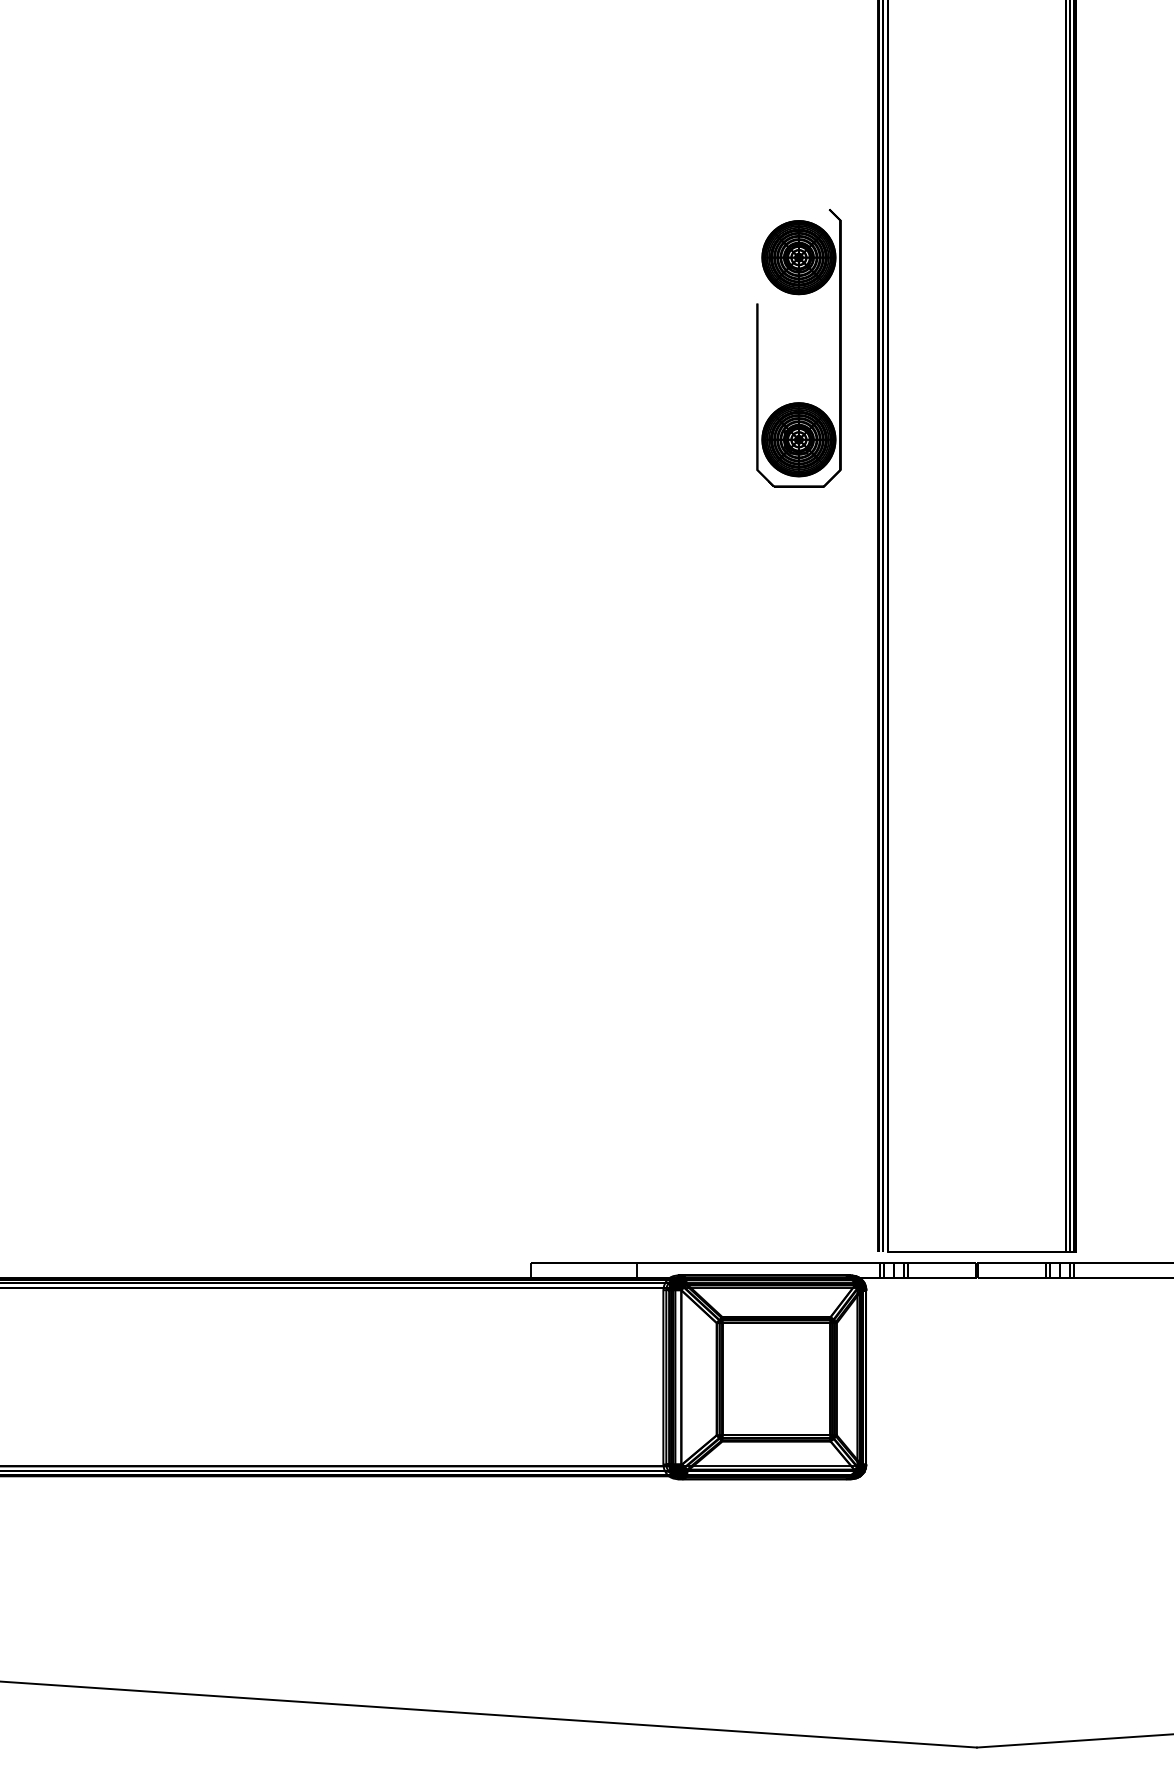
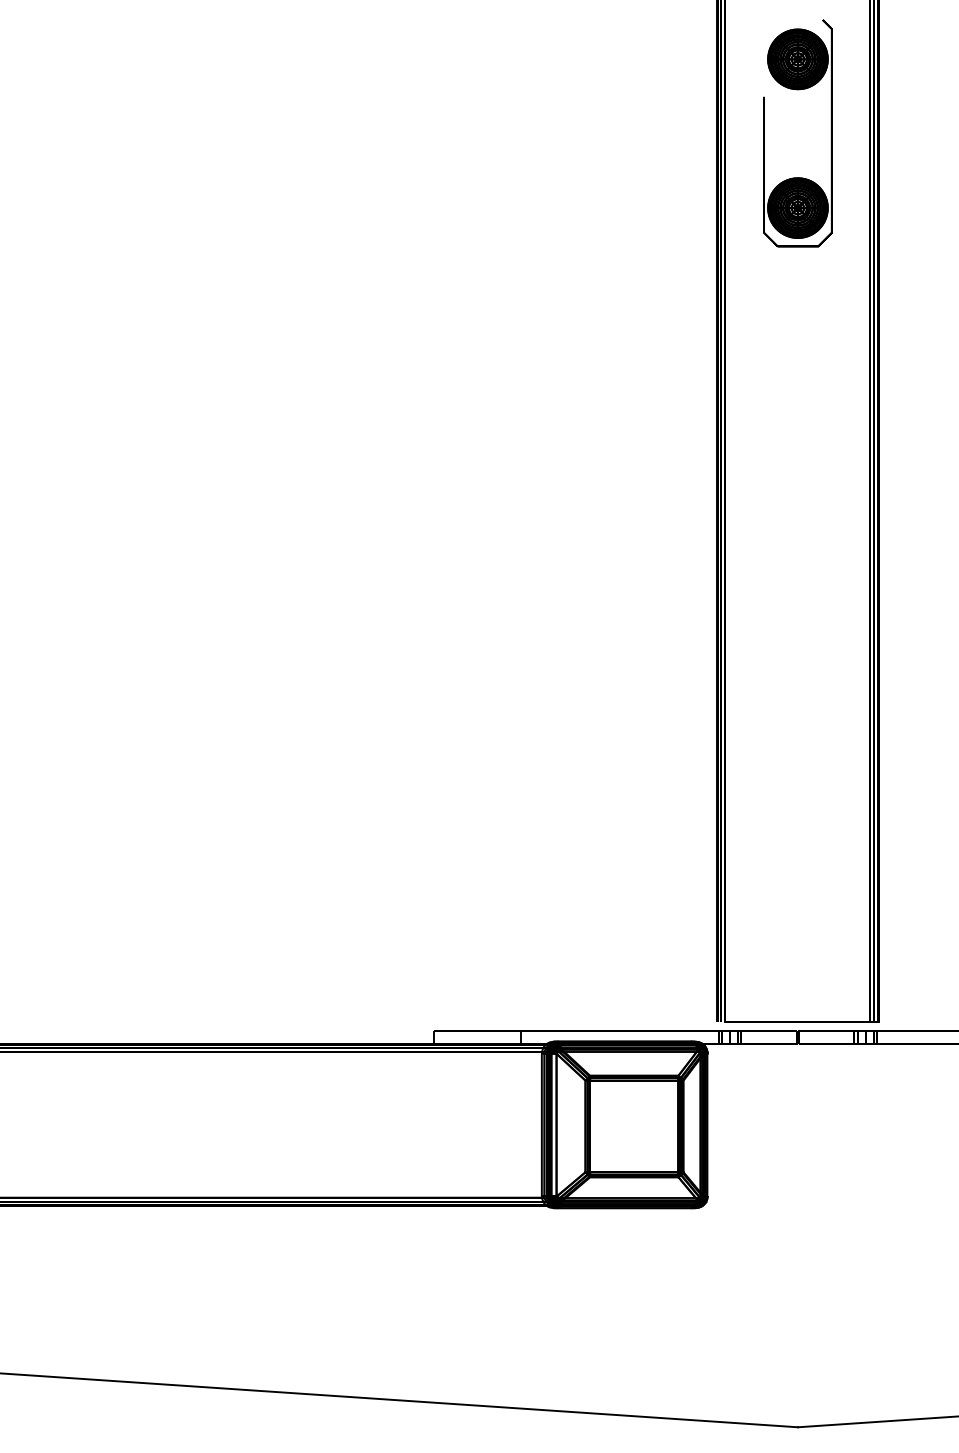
part: (758, 348) -> (764, 133), moved

